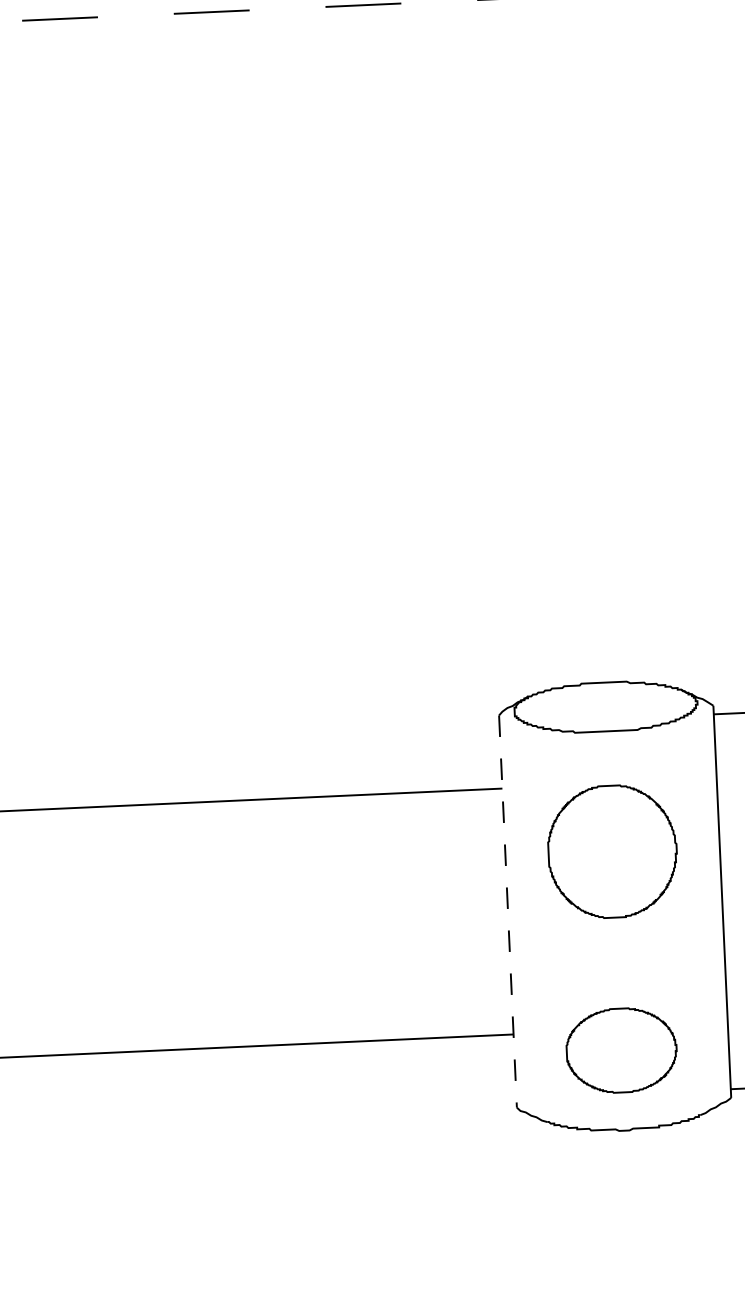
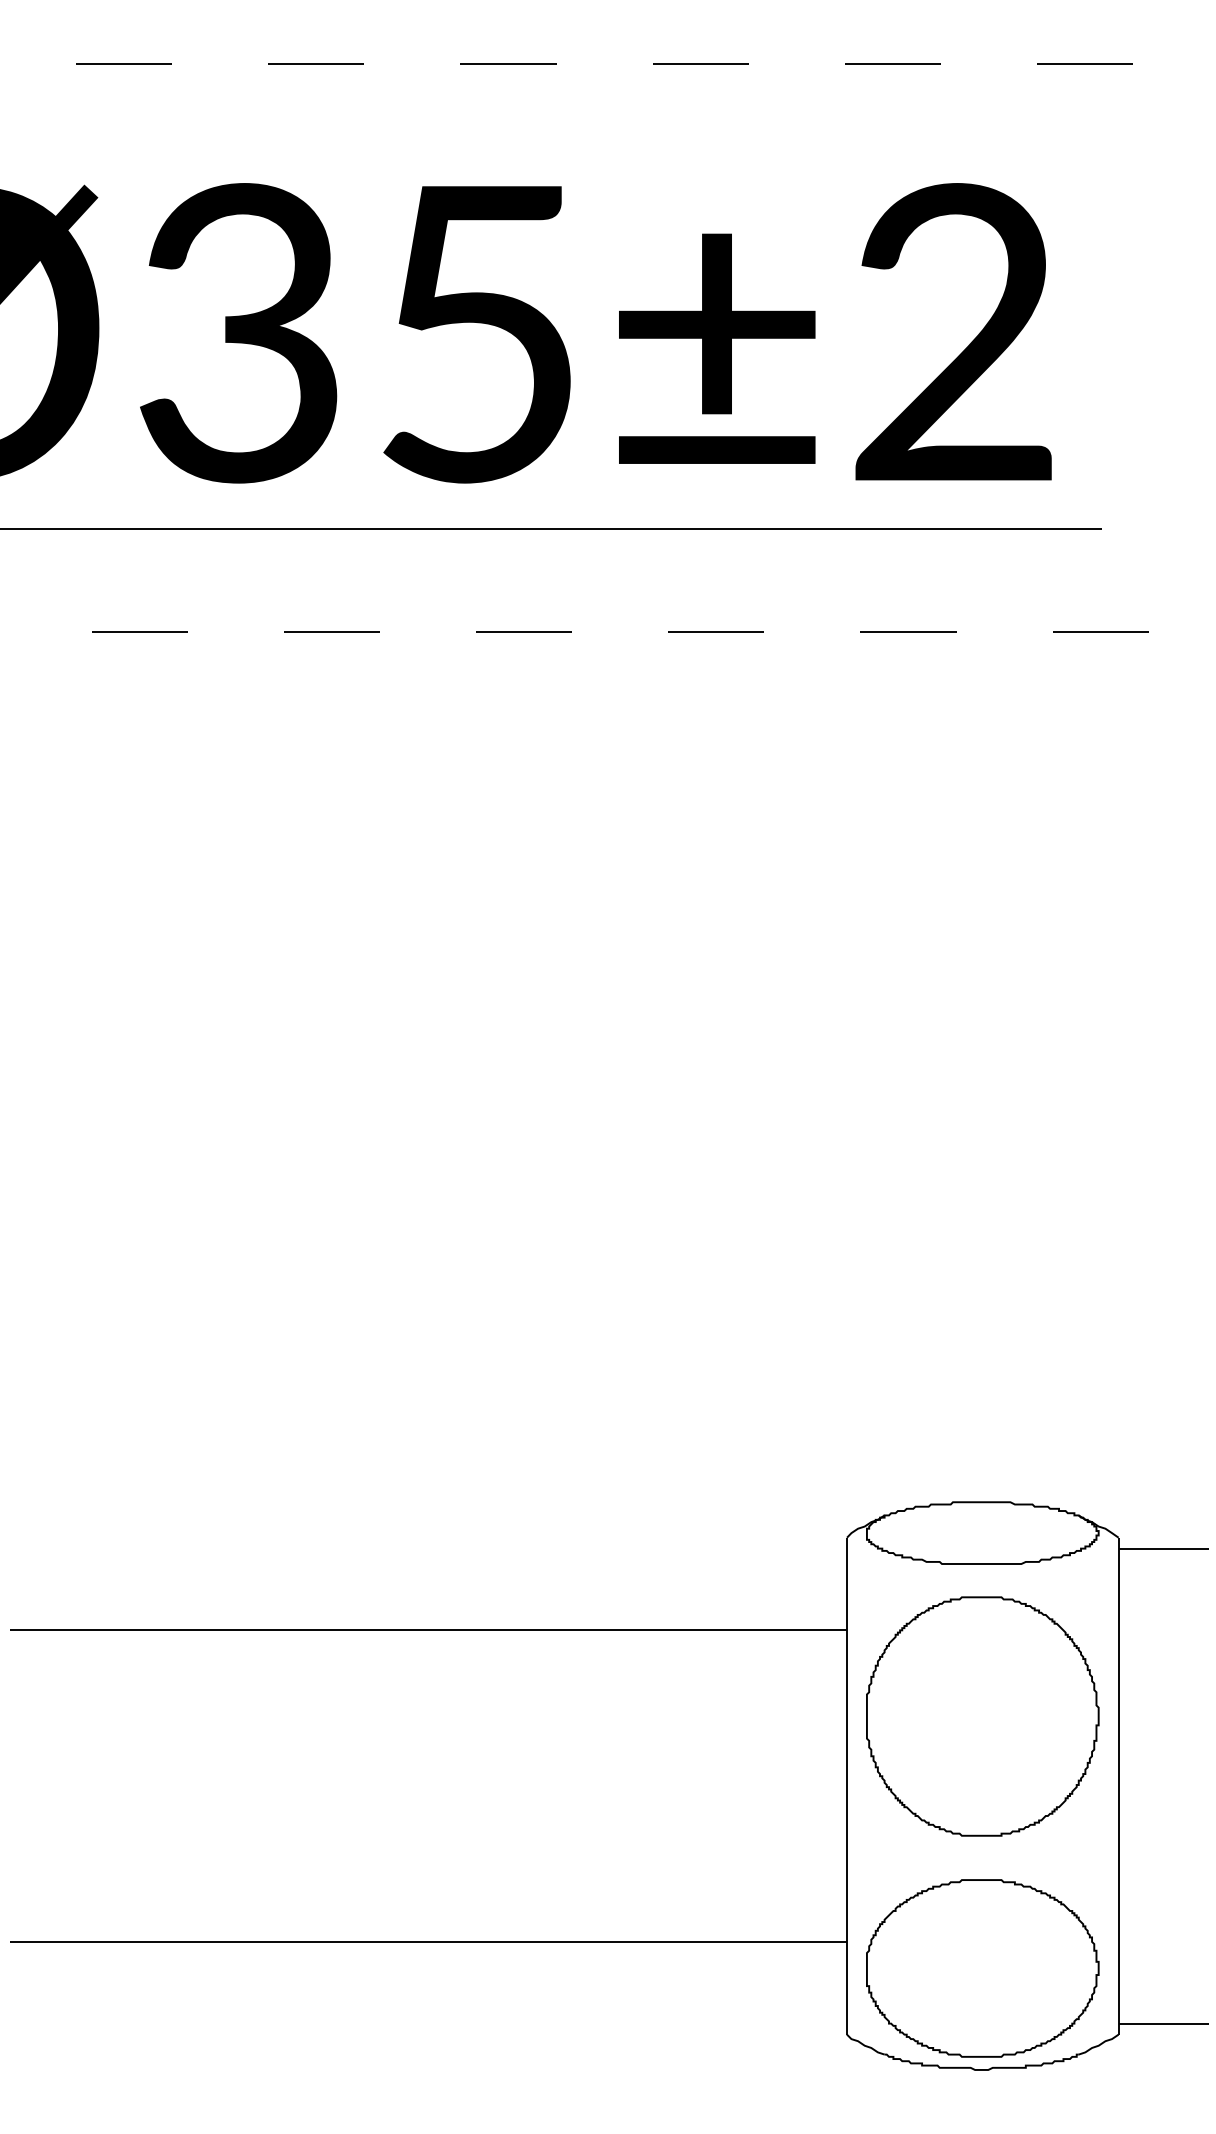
part: (612, 851) -> (982, 1716), size x1.43
line: (508, 911) -> (847, 1786), dashed -> solid
part: (621, 1050) -> (982, 1968), size x1.67

